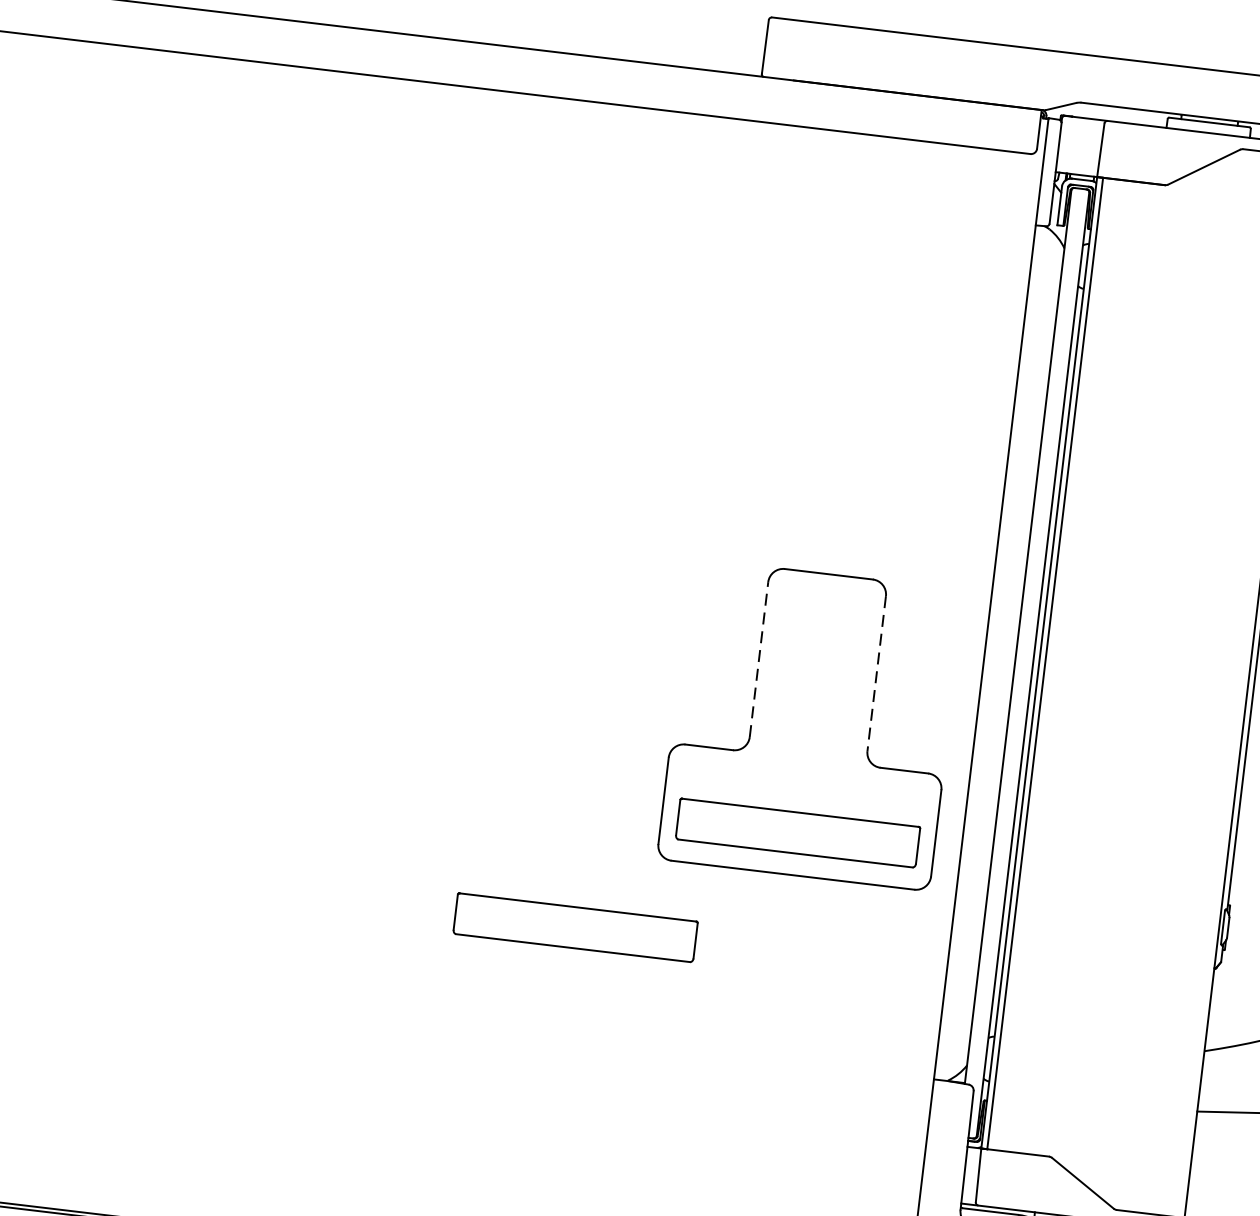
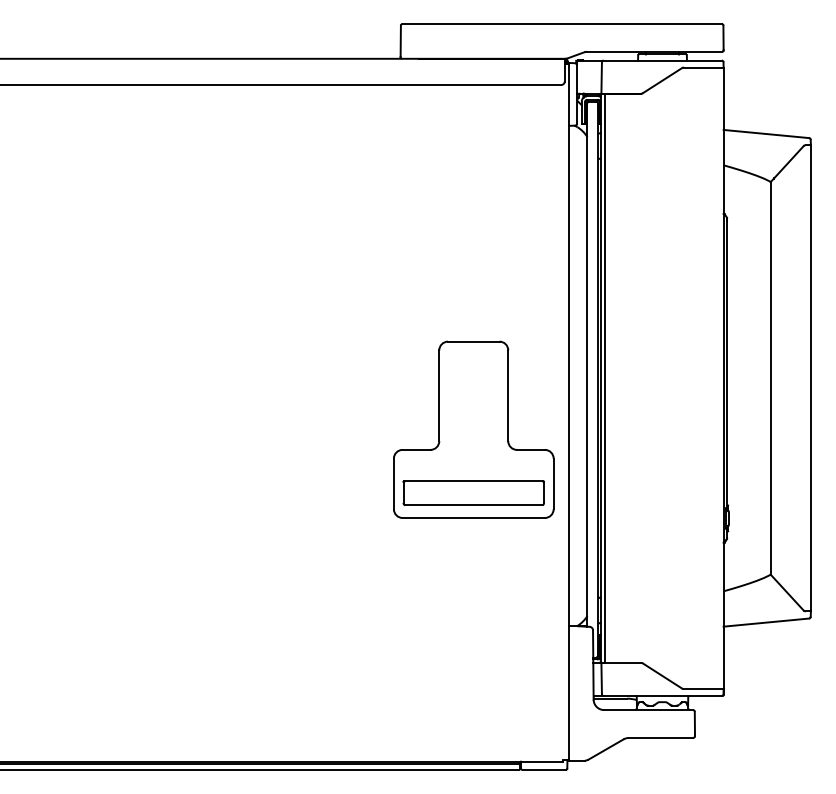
line: (759, 659) -> (439, 395), dashed -> solid
line: (876, 674) -> (508, 396), dashed -> solid
part: (575, 926) -> (351, 562), removed

